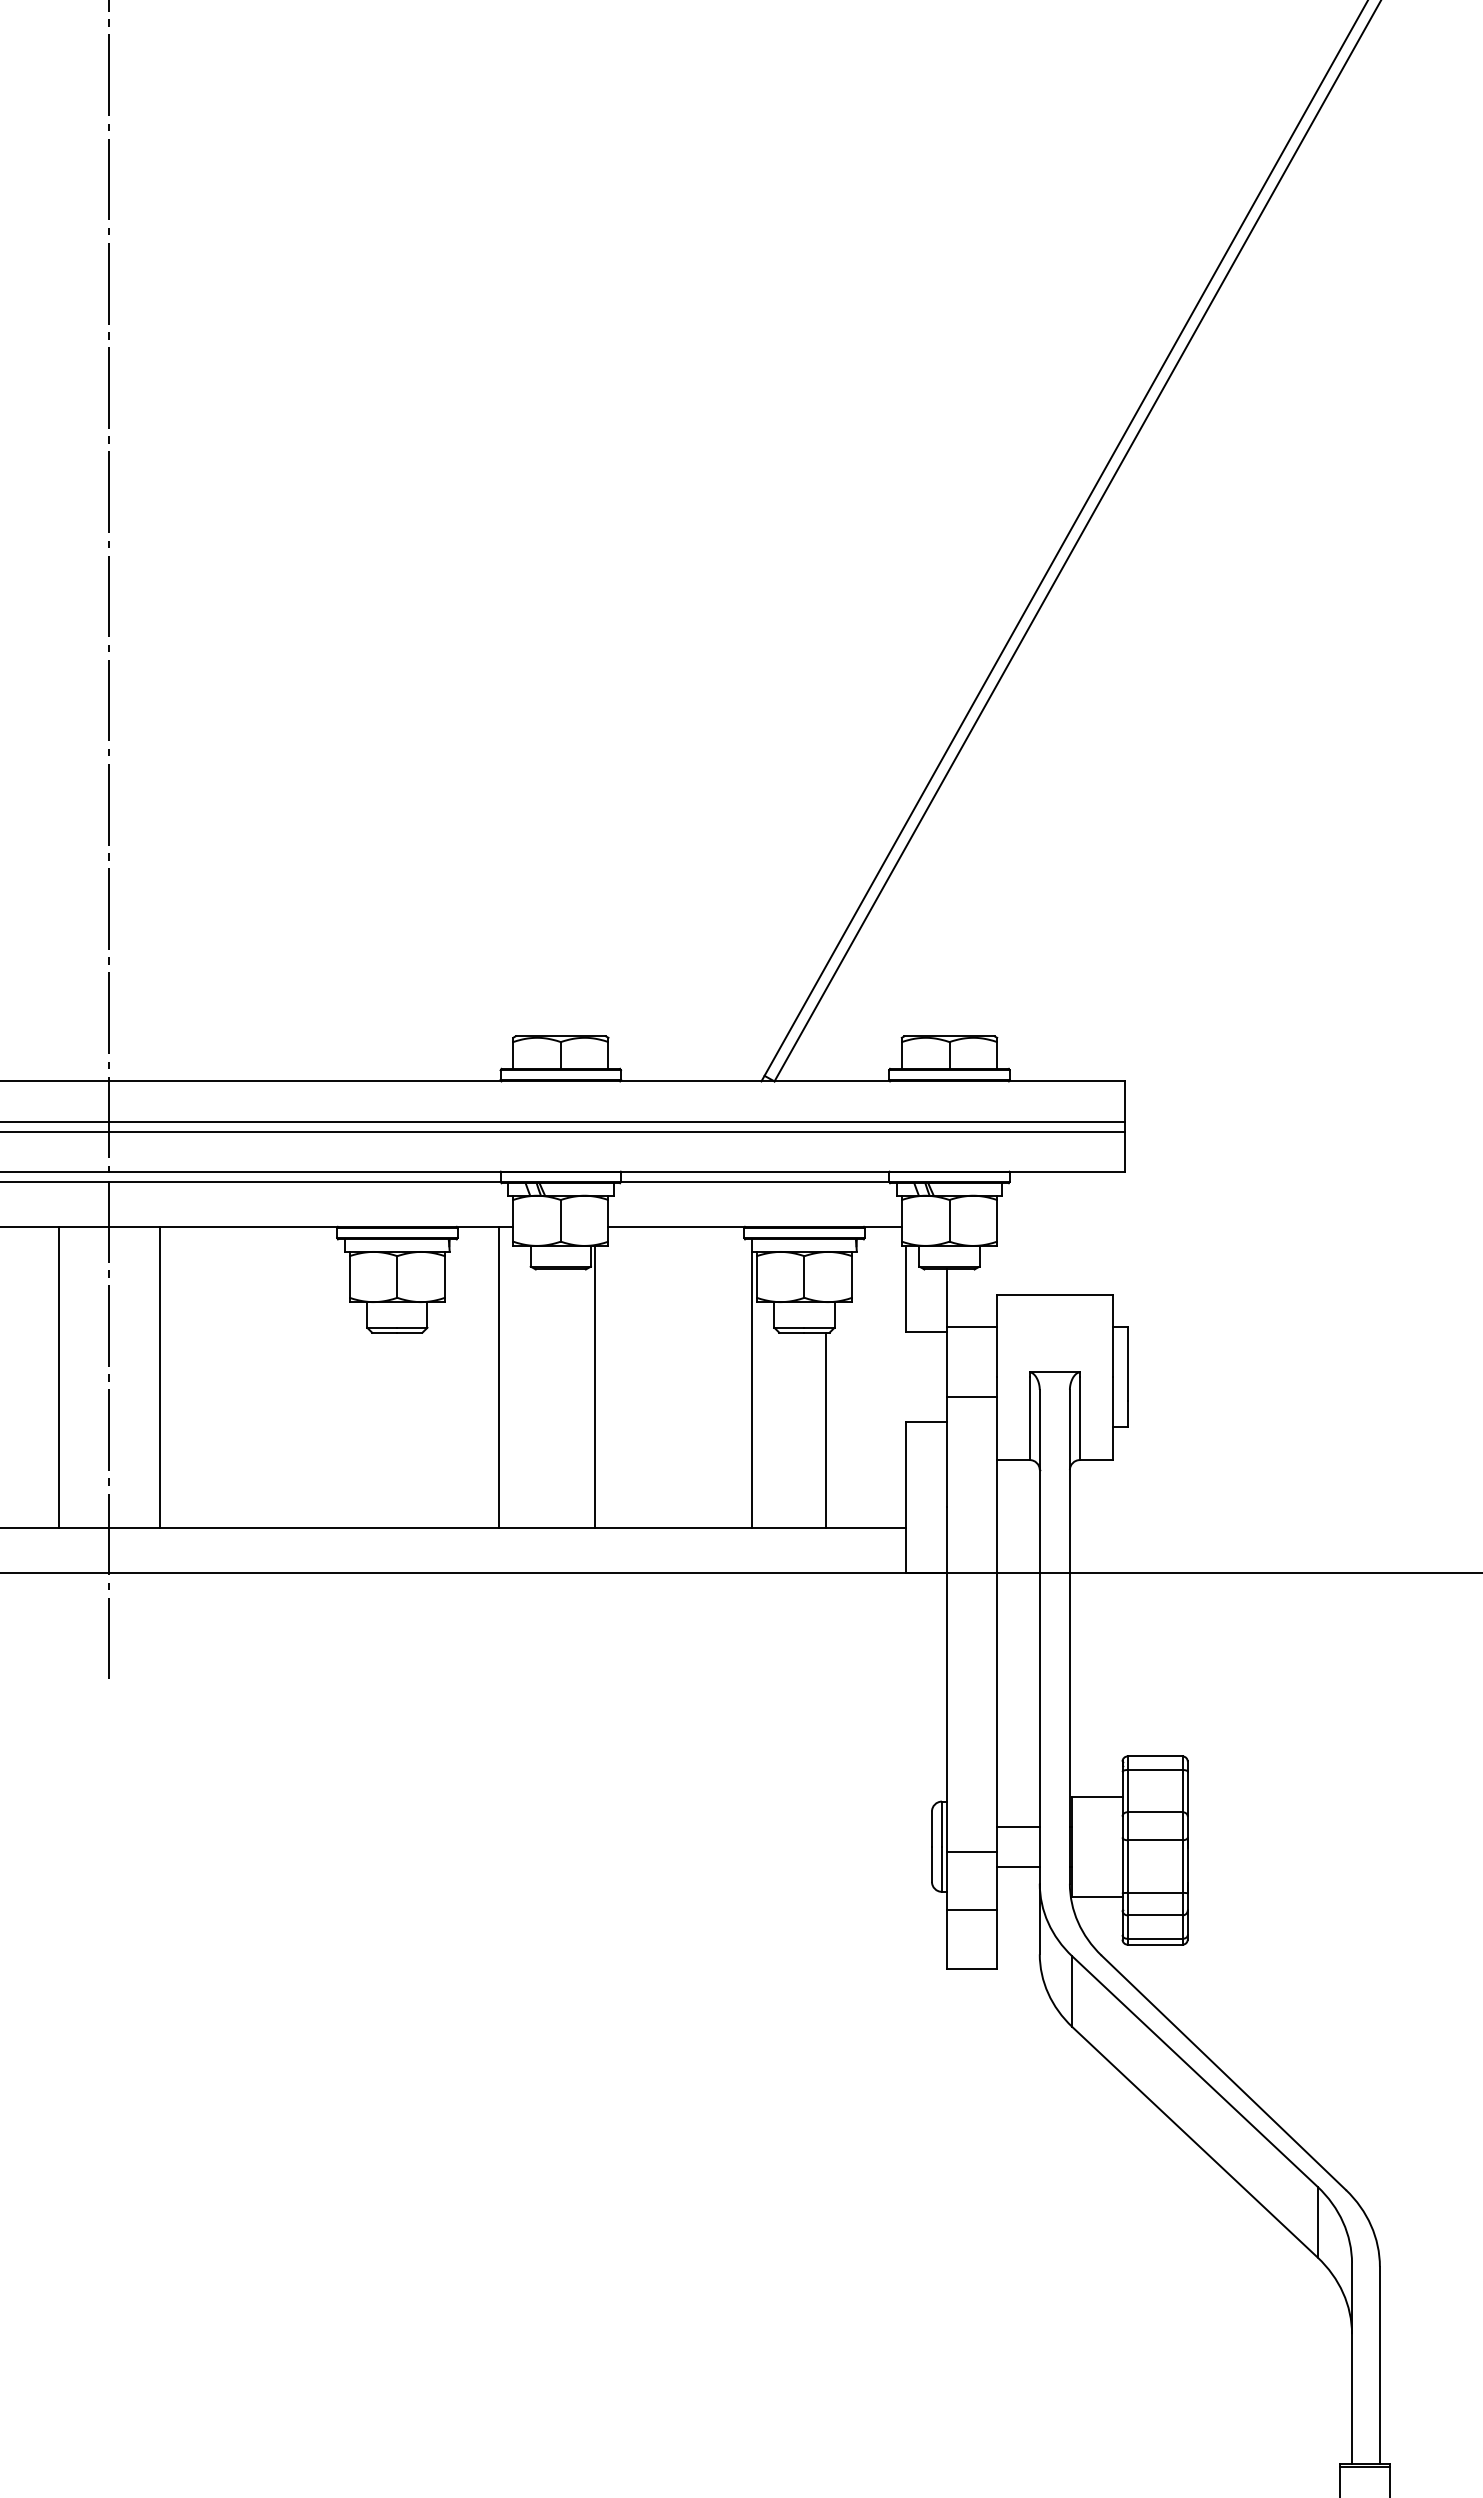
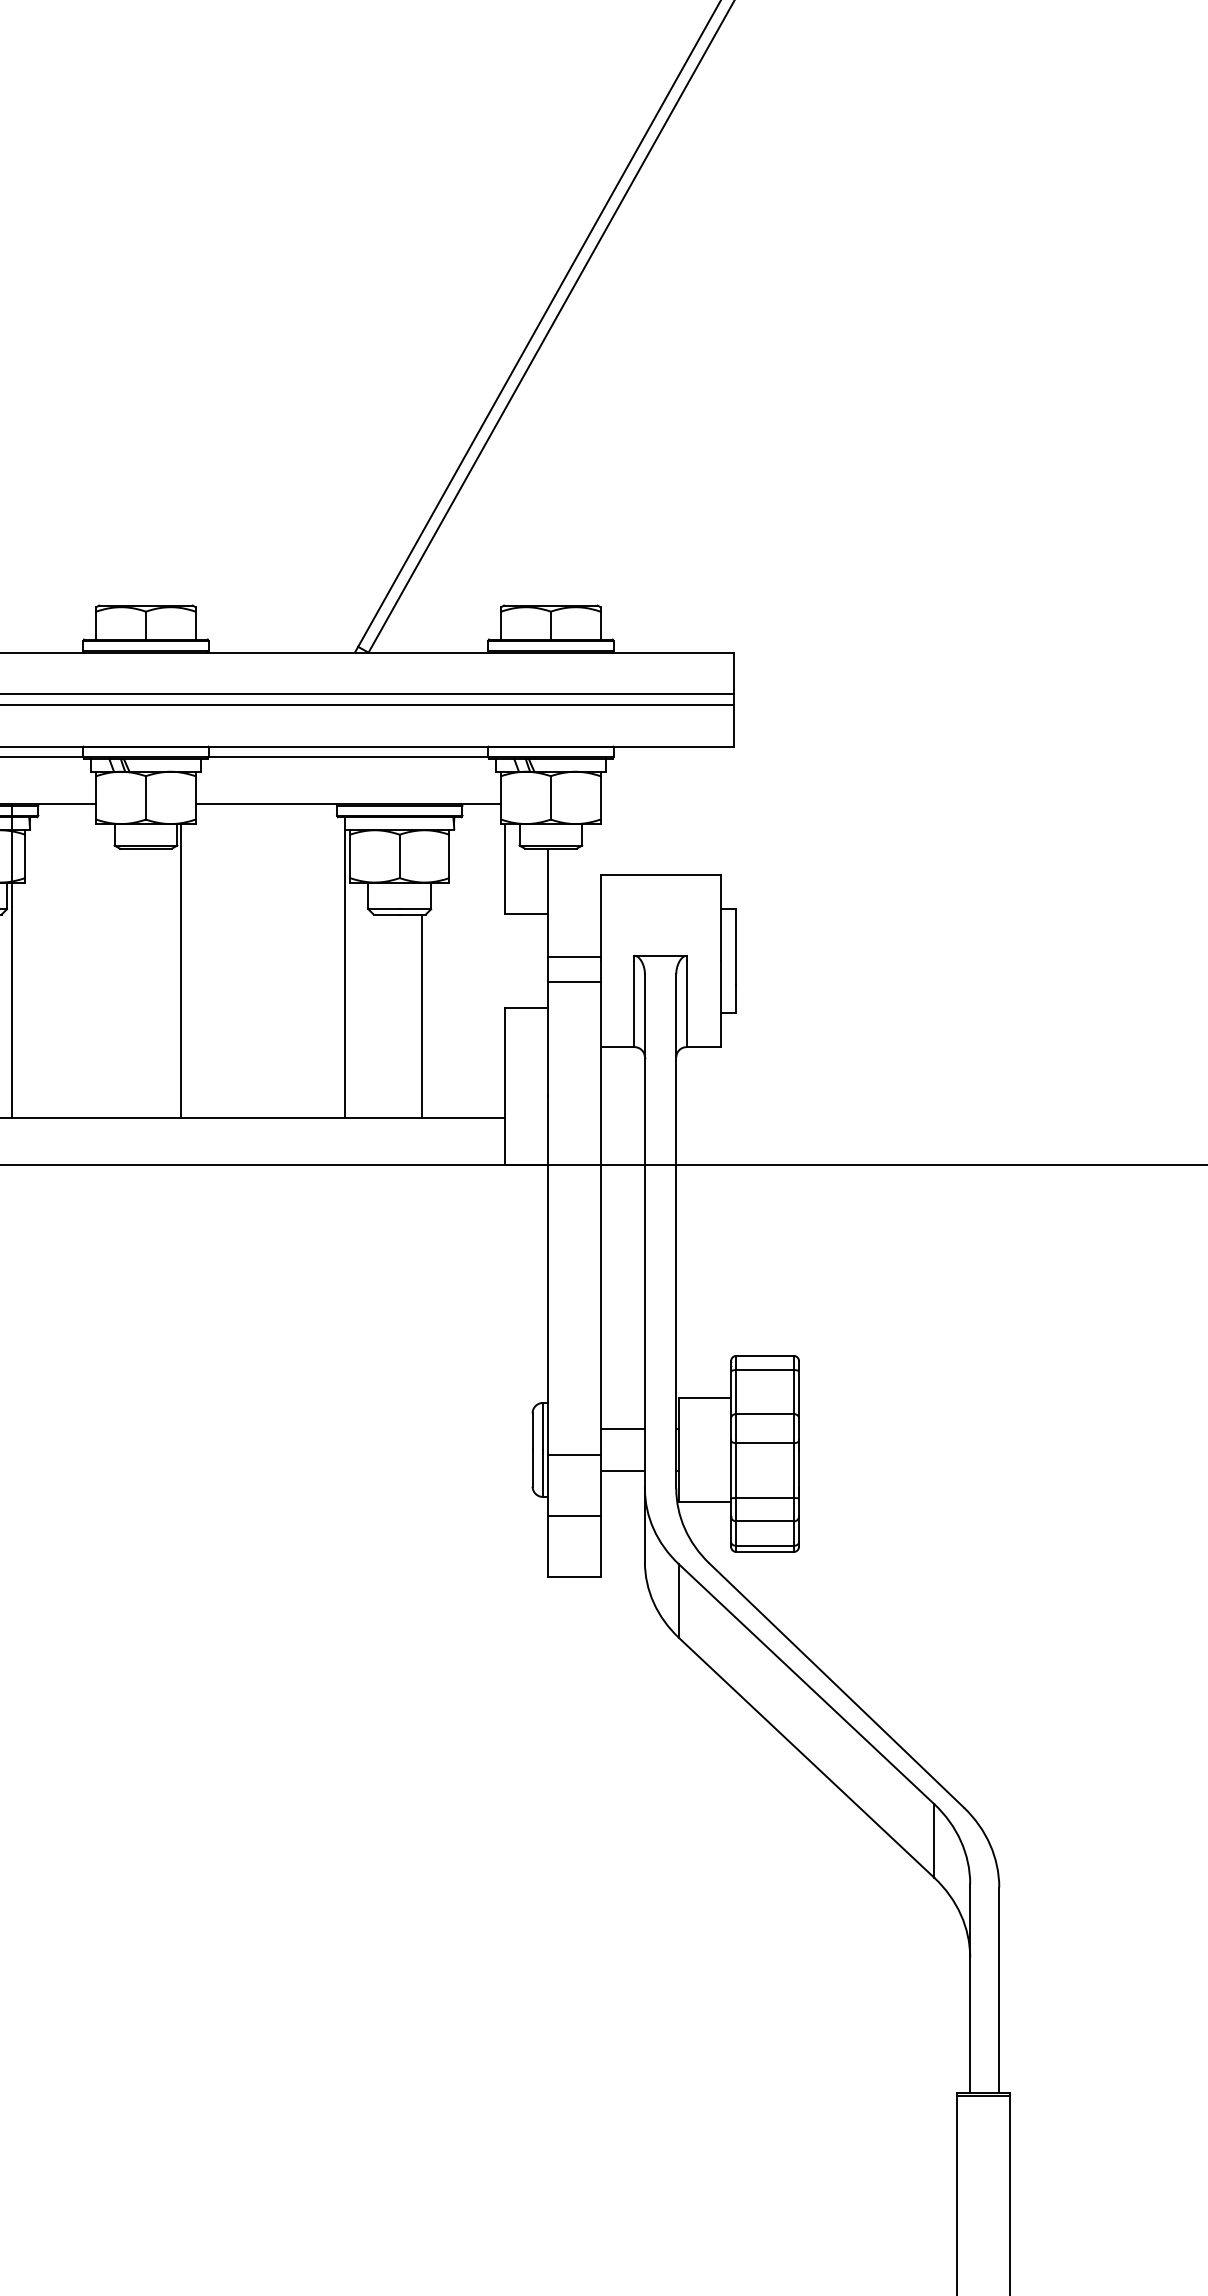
line: (972, 1327) -> (574, 956), moved
line: (498, 1376) -> (12, 960), moved

